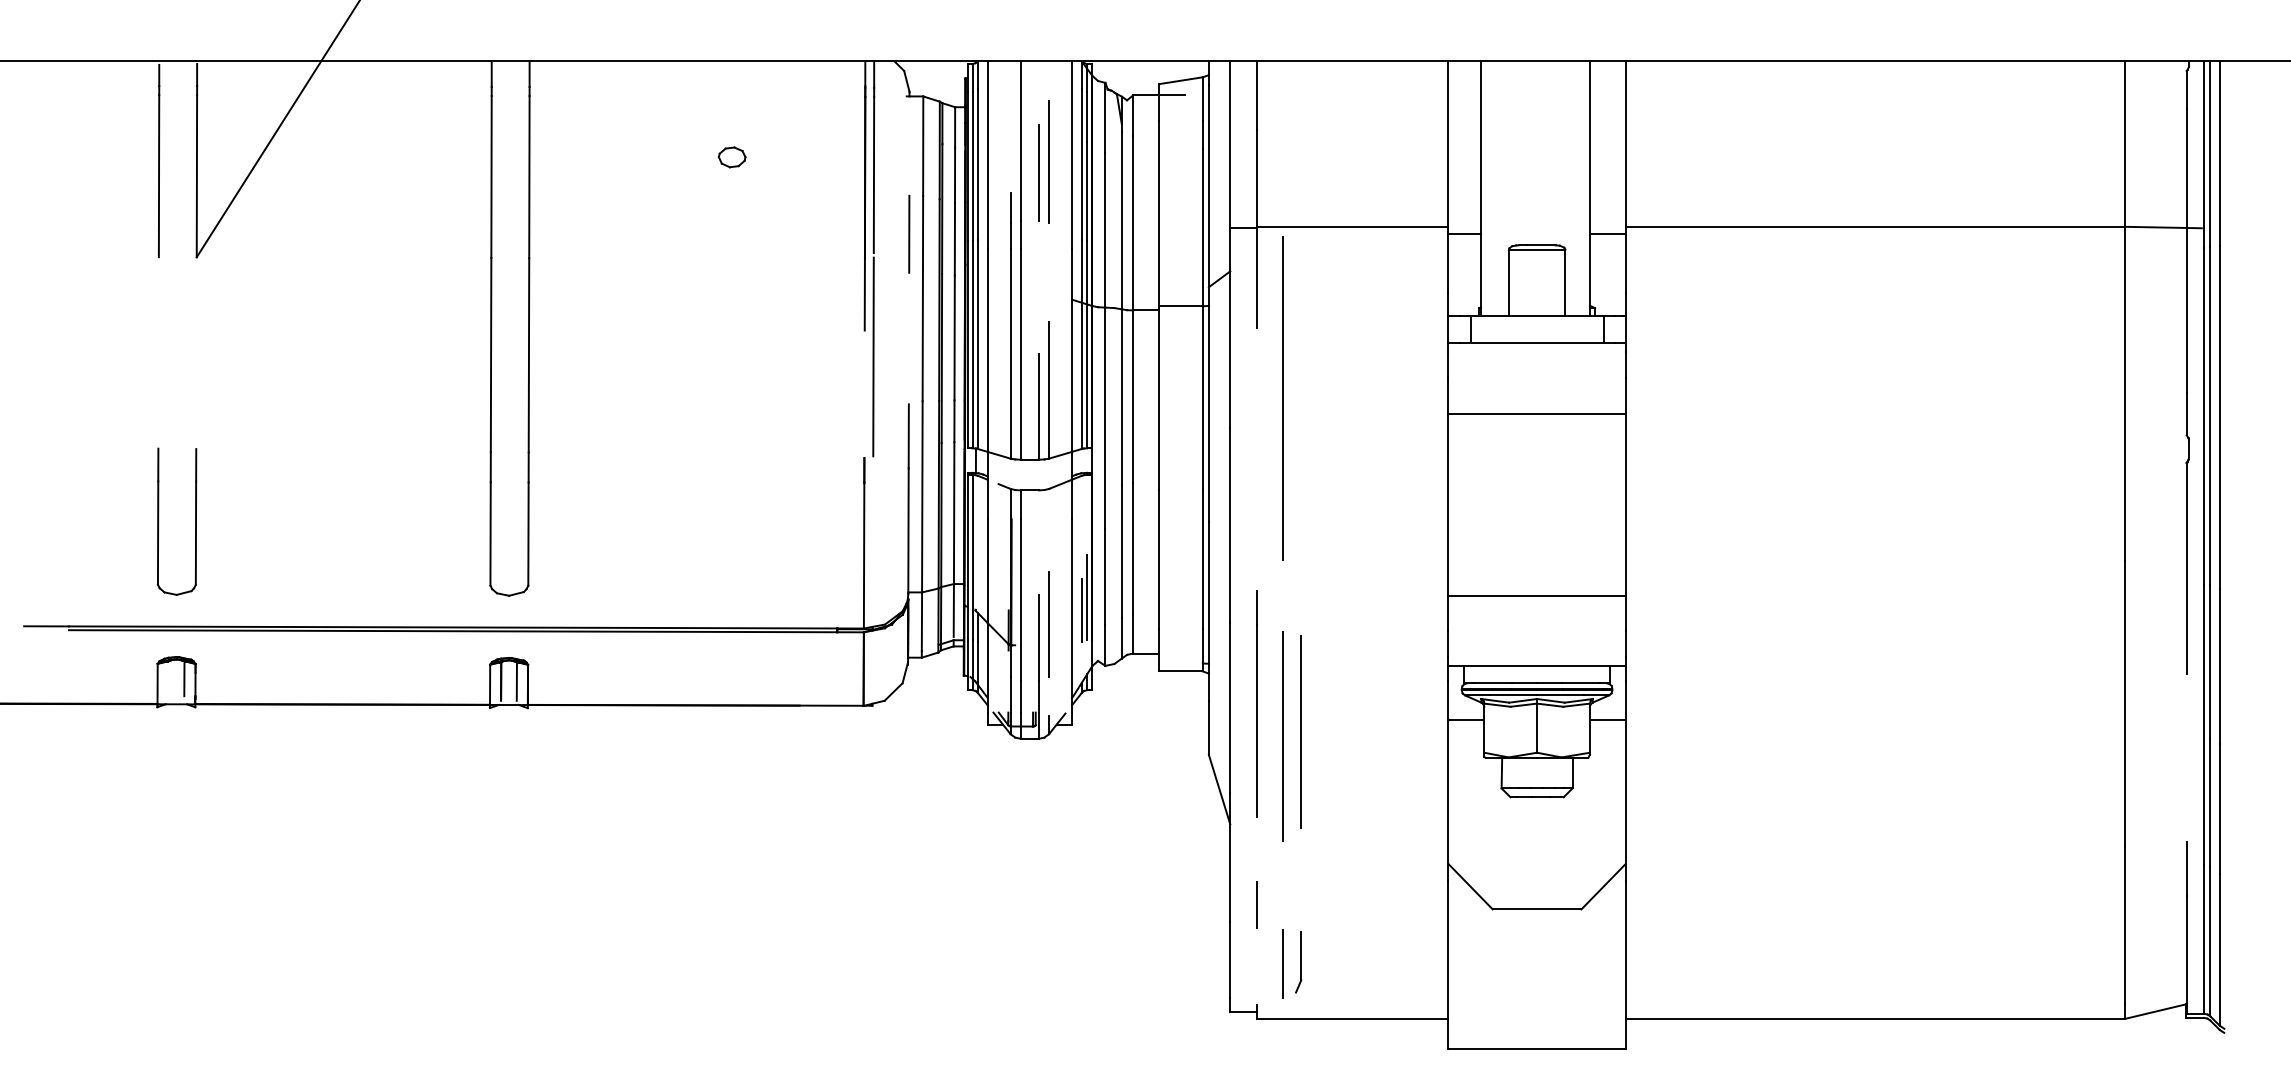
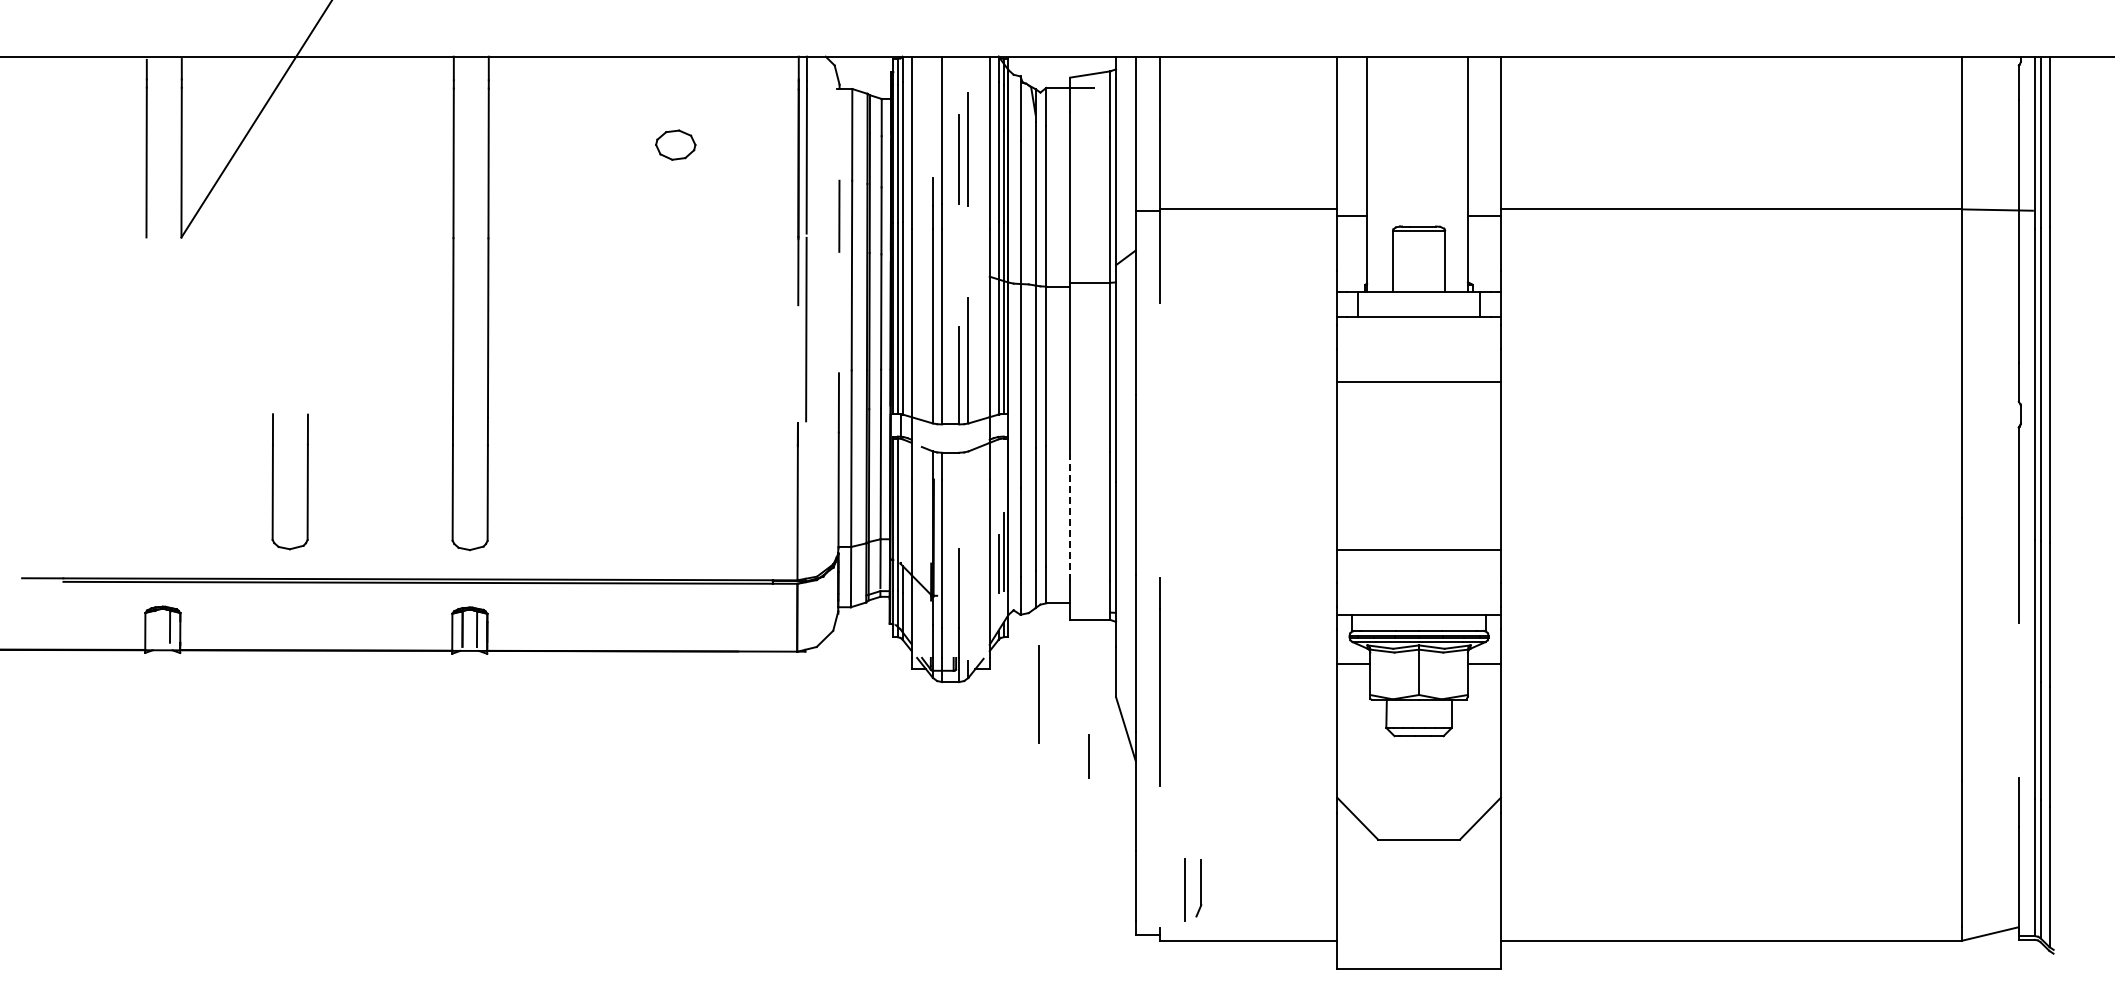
part: (731, 157) -> (675, 145), size x1.6
line: (1283, 398) -> (1184, 367), removed
part: (158, 521) -> (273, 481), moved
line: (1159, 559) -> (1070, 516), solid -> dashed
line: (1048, 624) -> (1038, 694), moved
line: (1255, 703) -> (1159, 681), moved
line: (1301, 731) -> (1201, 675), removed
line: (1283, 735) -> (1184, 679), removed
line: (1255, 904) -> (1088, 756), moved

